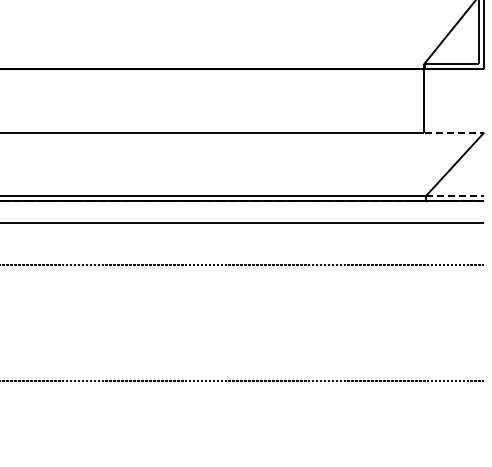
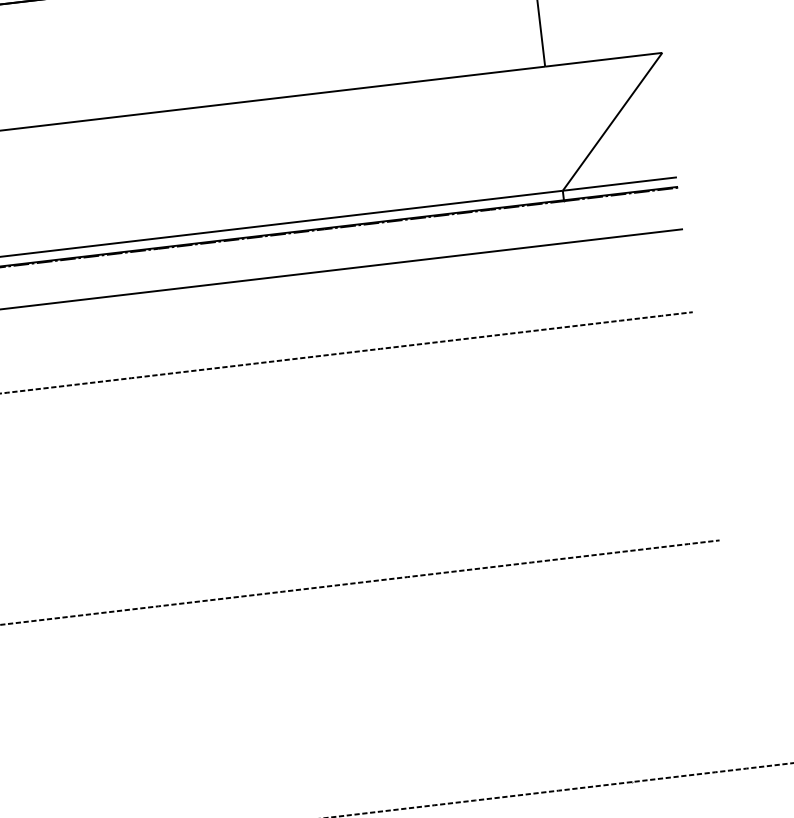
line: (454, 132) -> (603, 59), dashed -> solid
line: (454, 196) -> (618, 185), dashed -> solid

